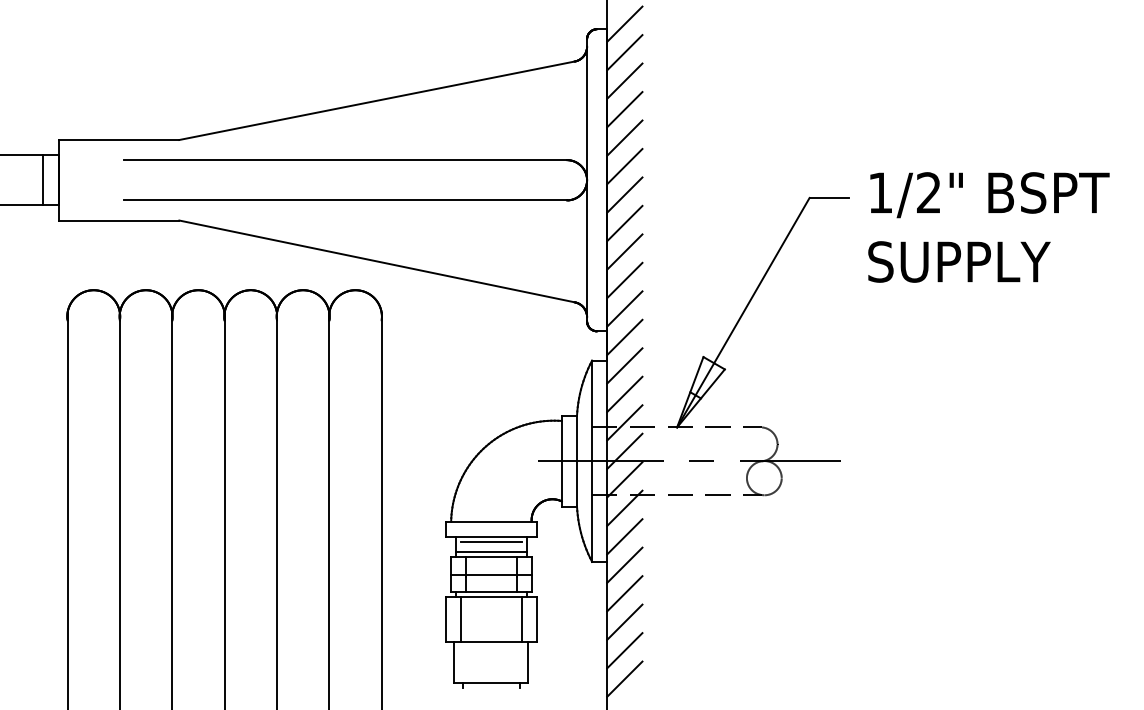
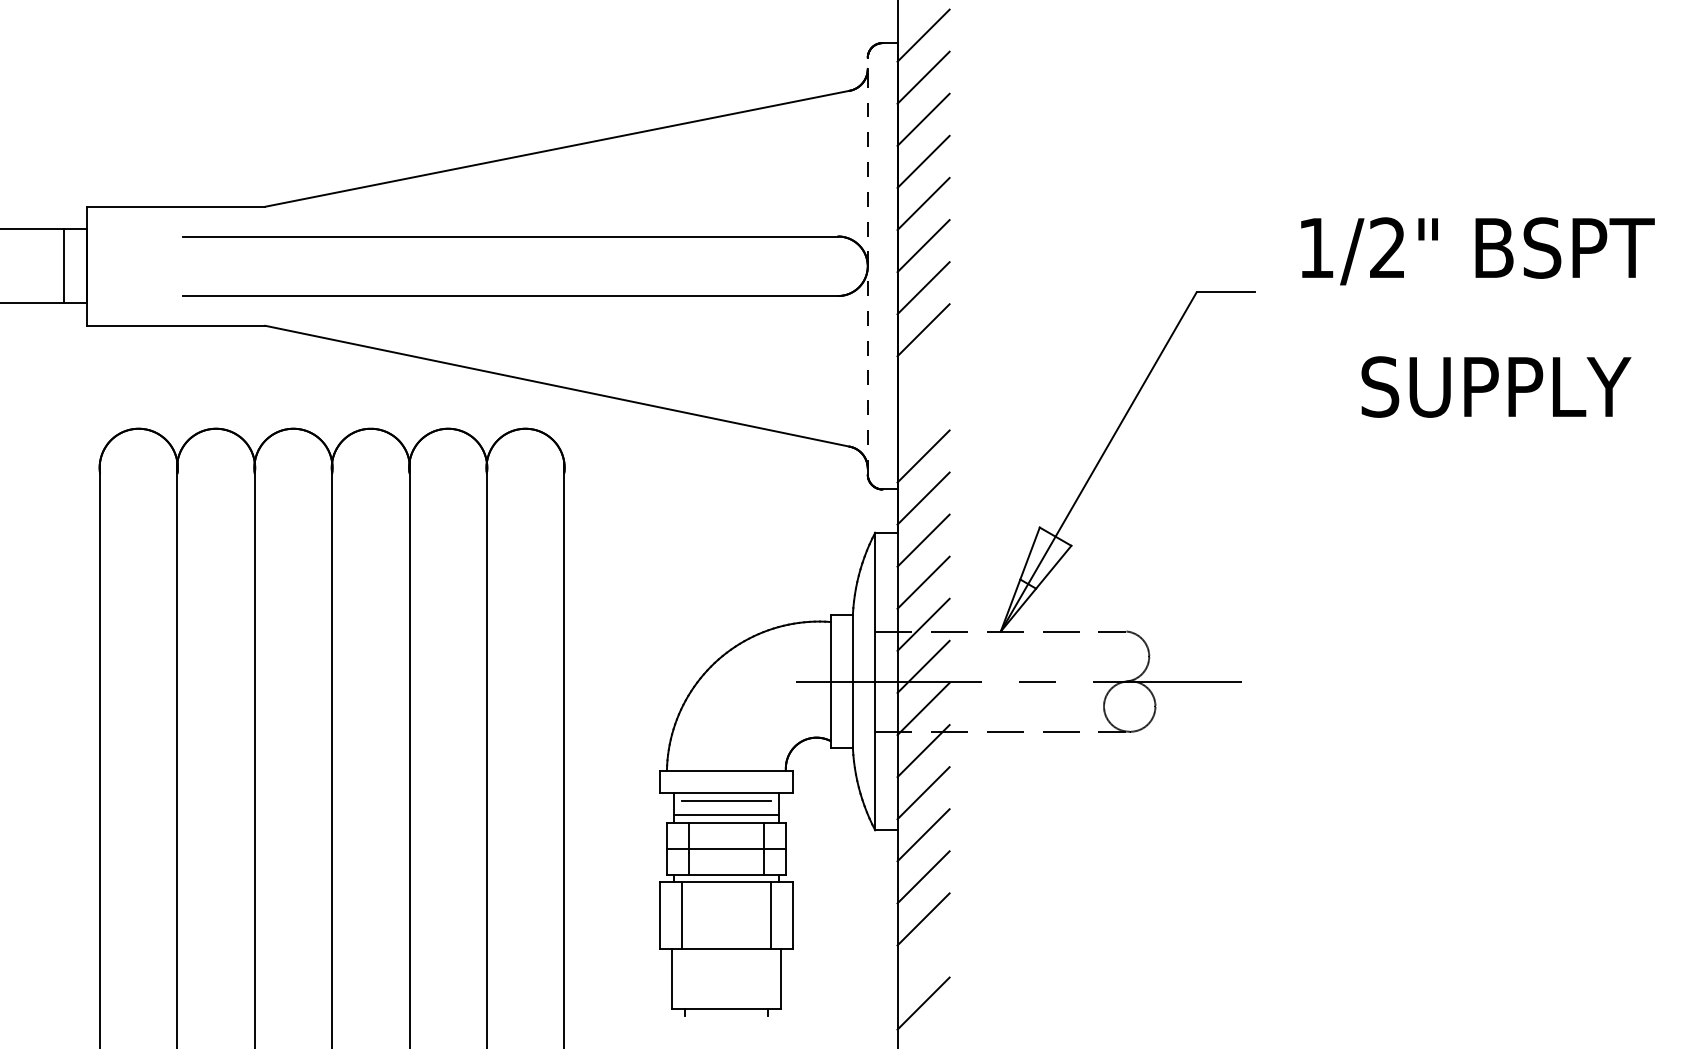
line: (587, 180) -> (868, 266), solid -> dashed
text: (989, 195) -> (1477, 251), moved
line: (624, 251) -> (923, 371), removed
text: (959, 261) -> (1496, 386), moved
line: (624, 280) -> (923, 414), removed
line: (624, 650) -> (923, 961), removed

